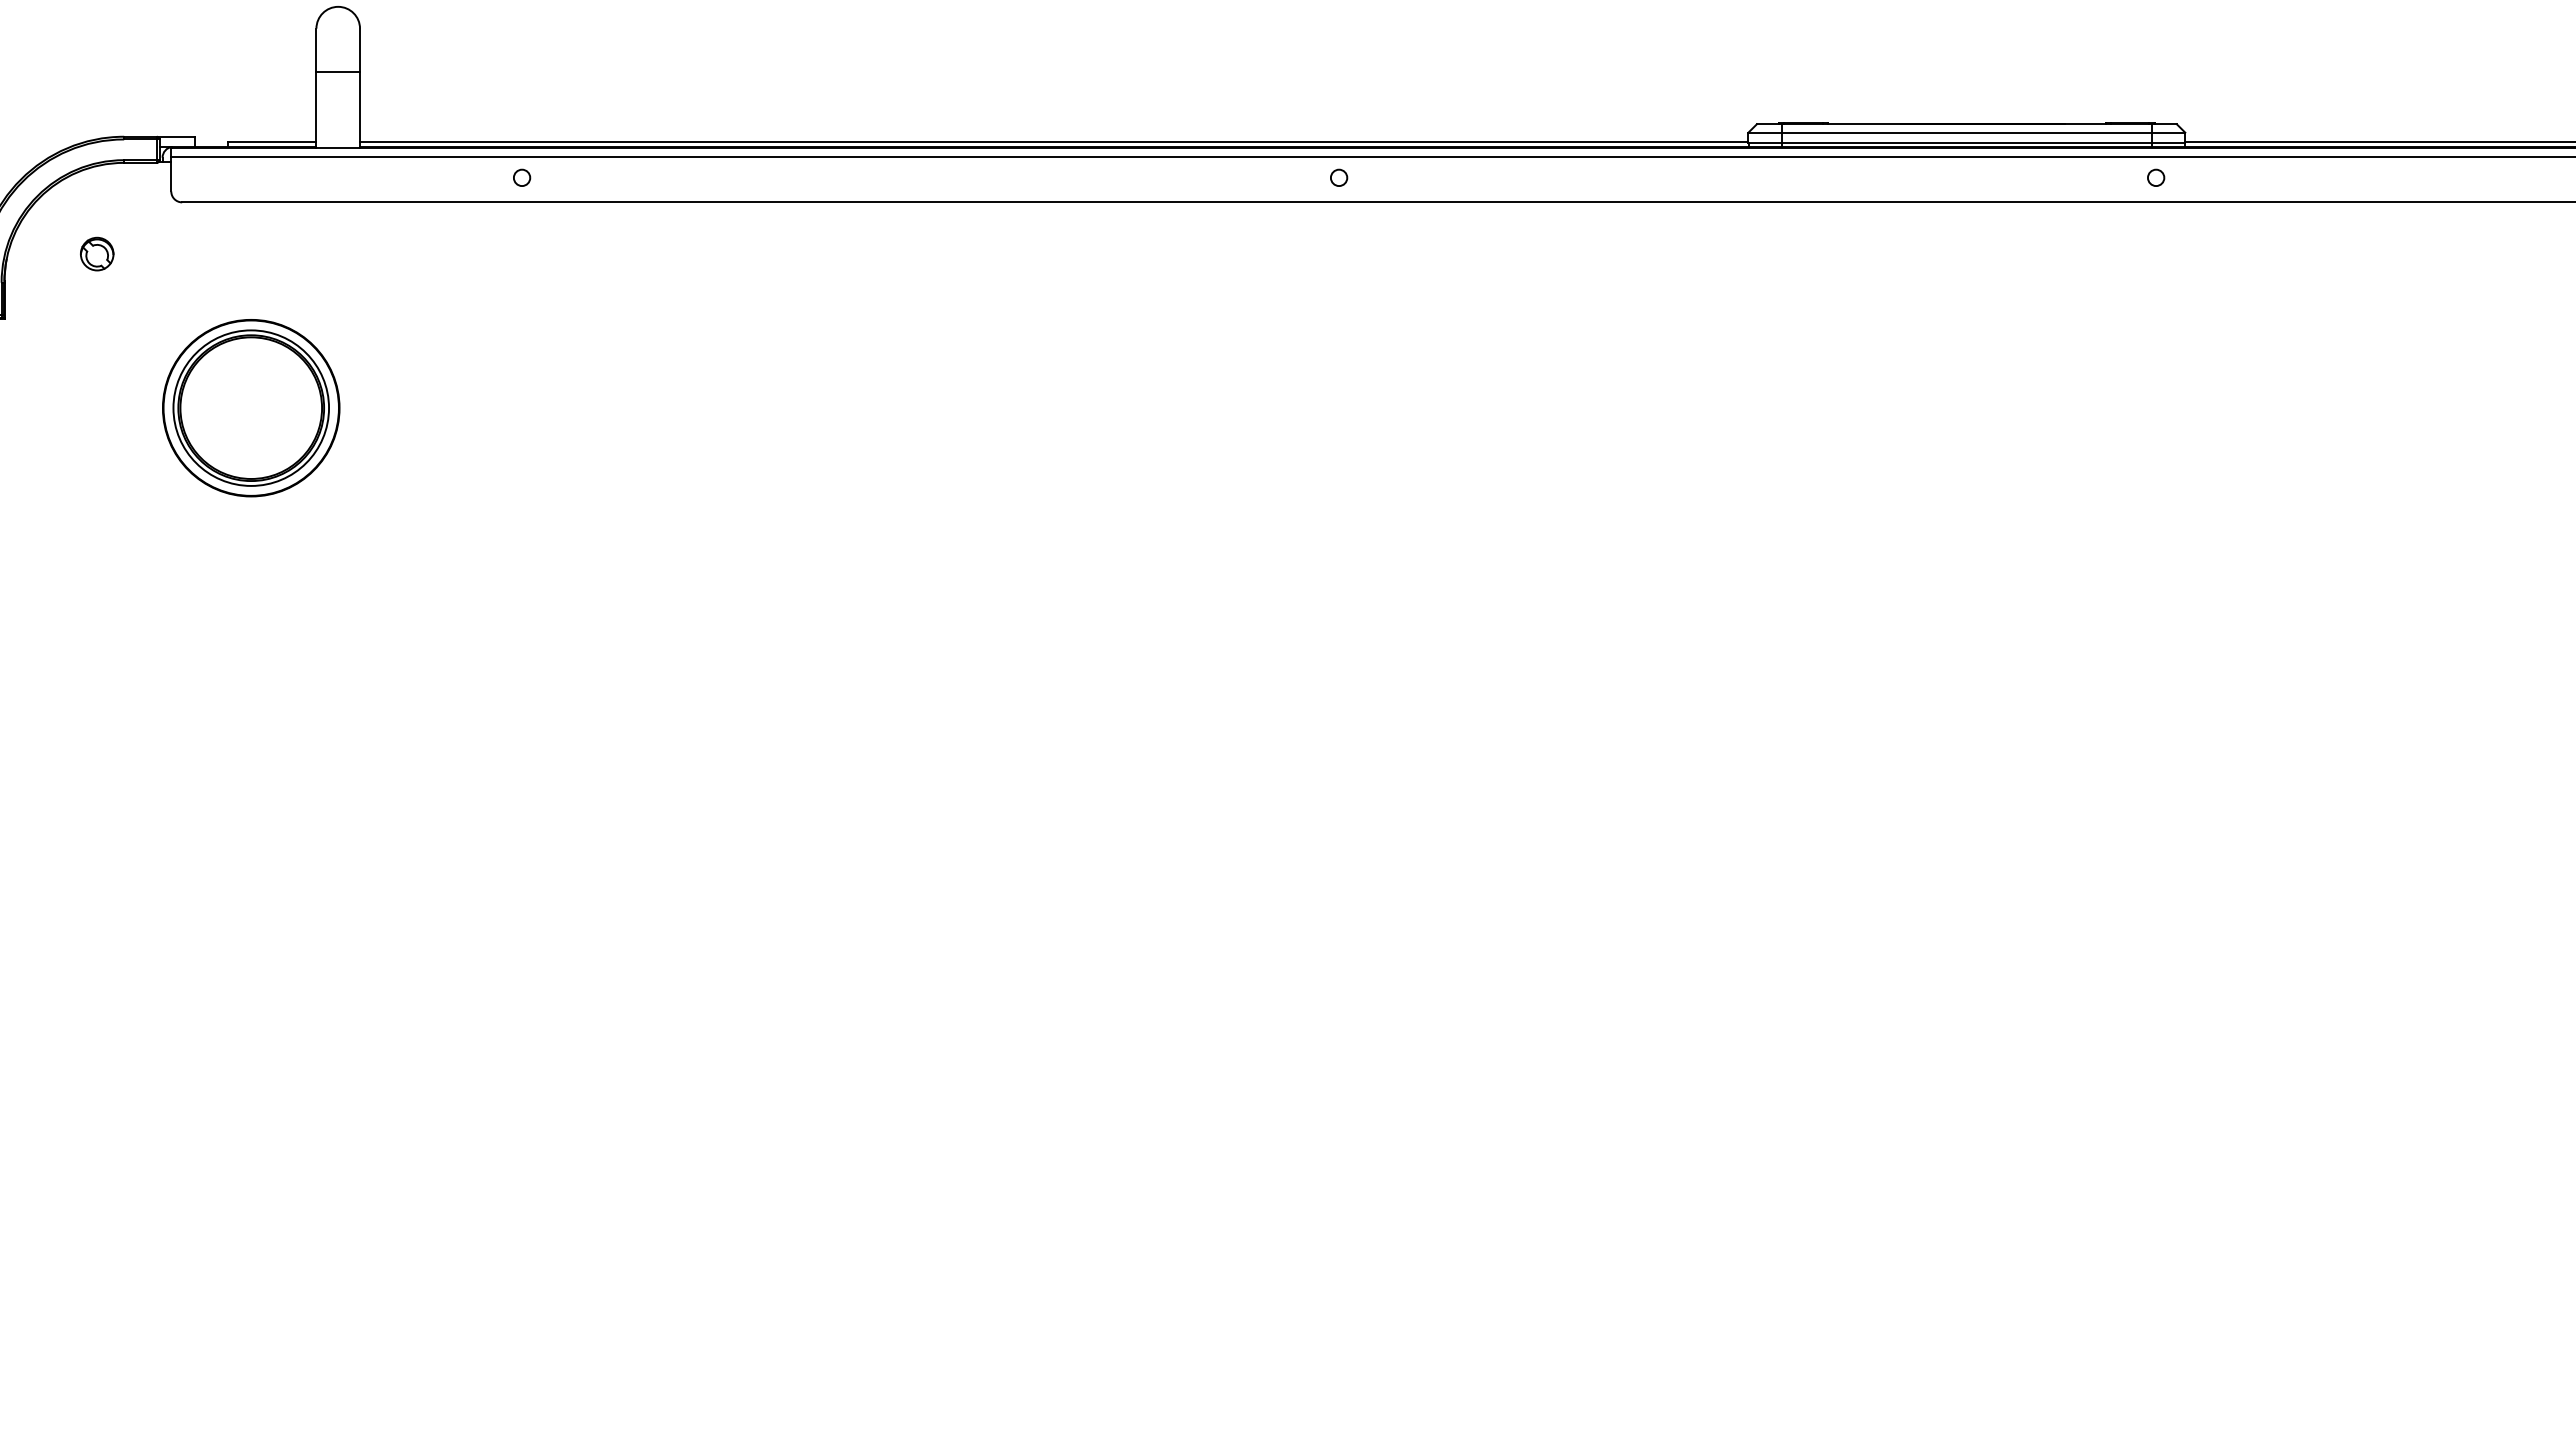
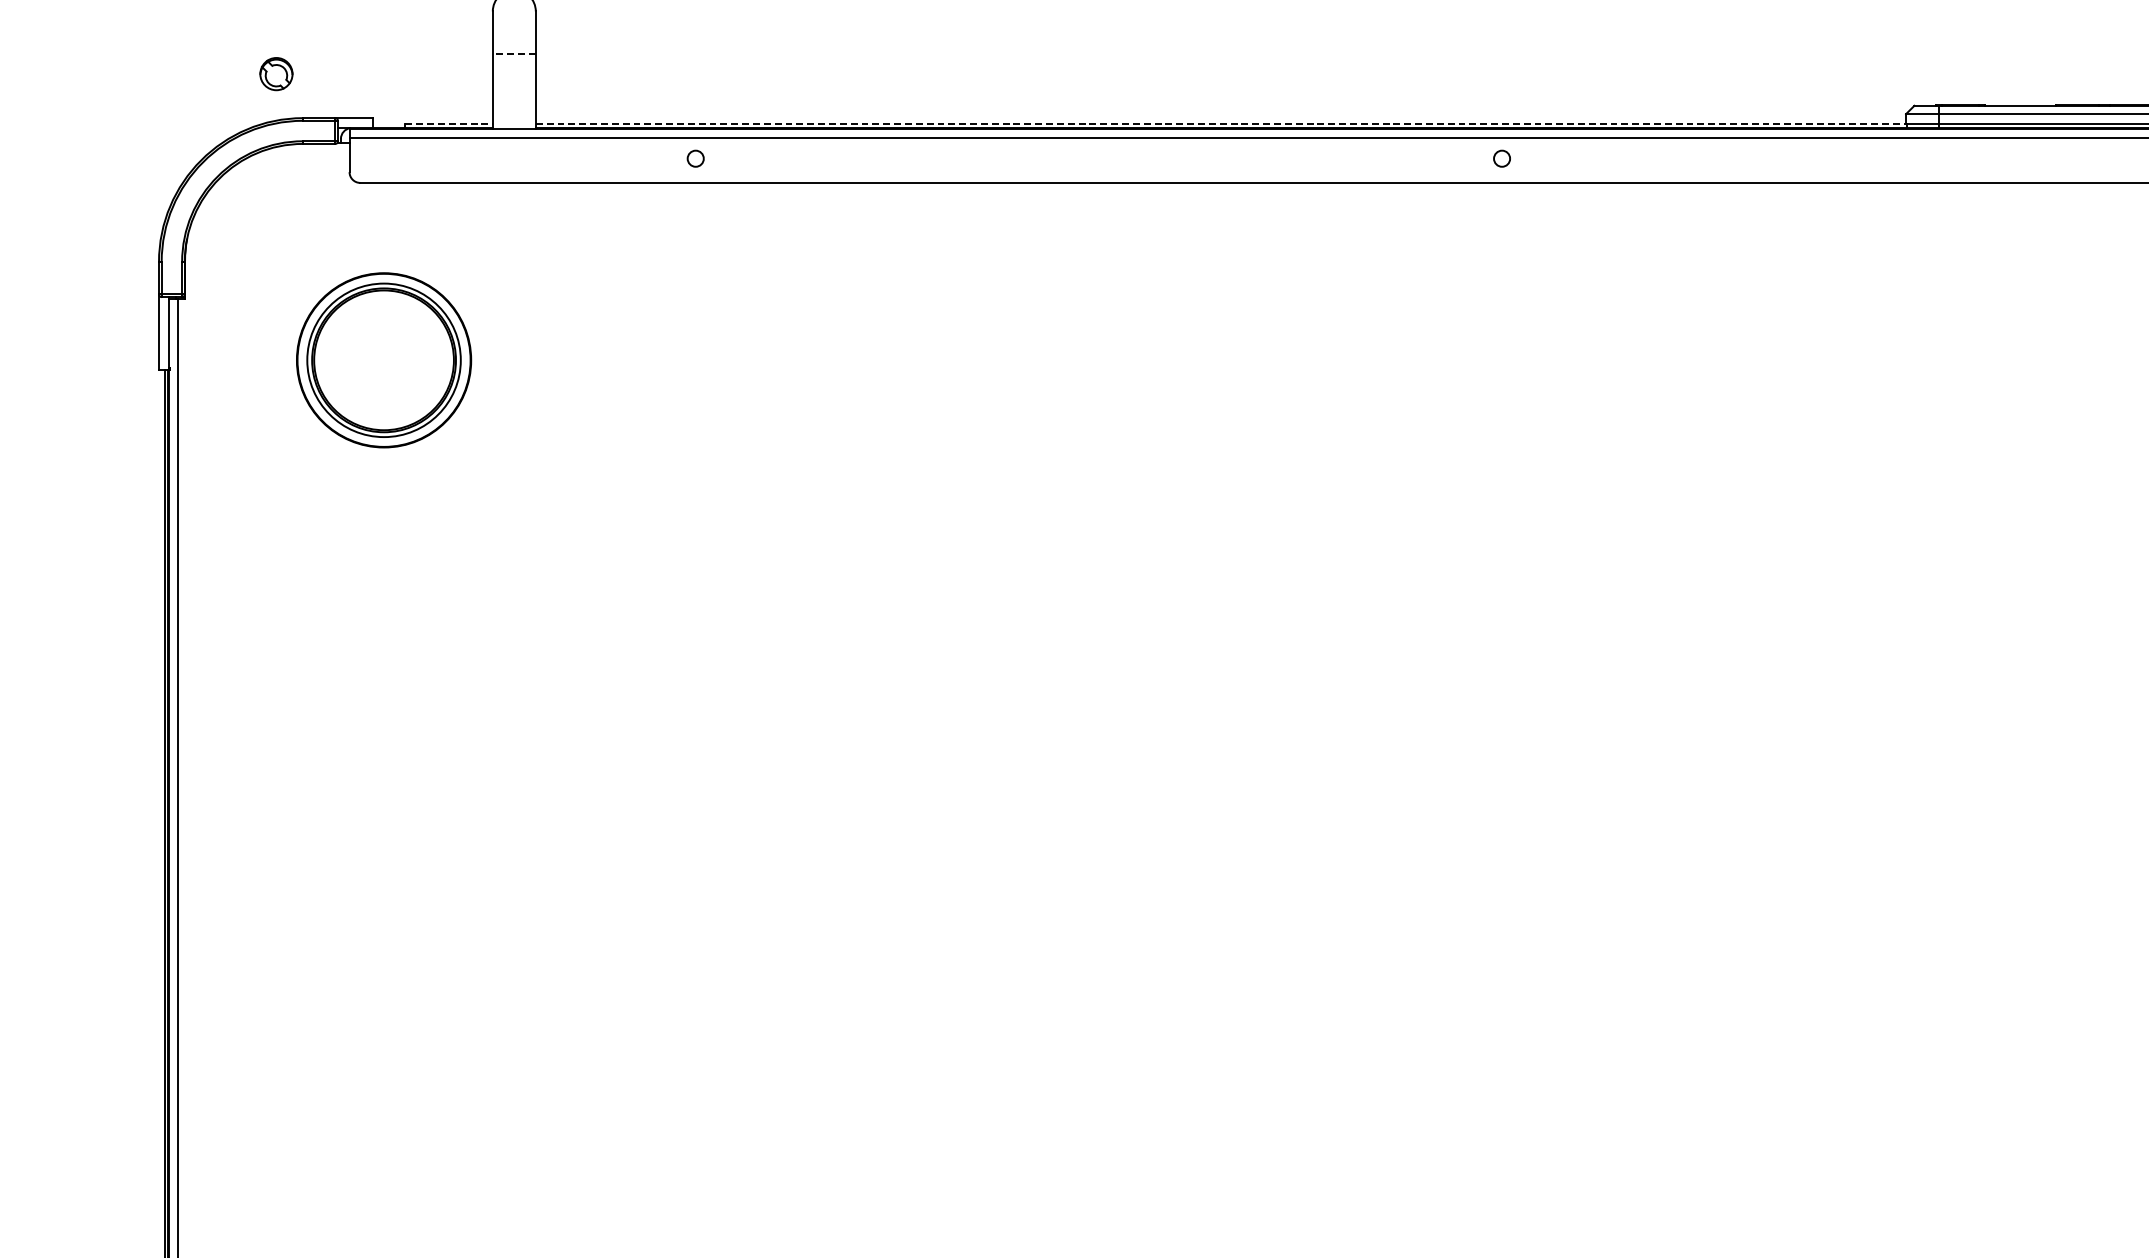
line: (338, 72) -> (514, 54), solid -> dashed
line: (272, 142) -> (449, 123), solid -> dashed
line: (1054, 142) -> (1221, 123), solid -> dashed
part: (97, 253) -> (276, 73), moved
part: (251, 408) -> (384, 360), moved

